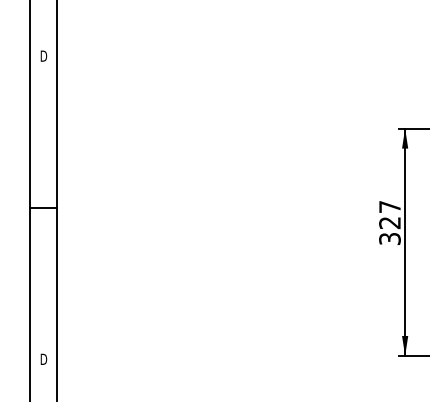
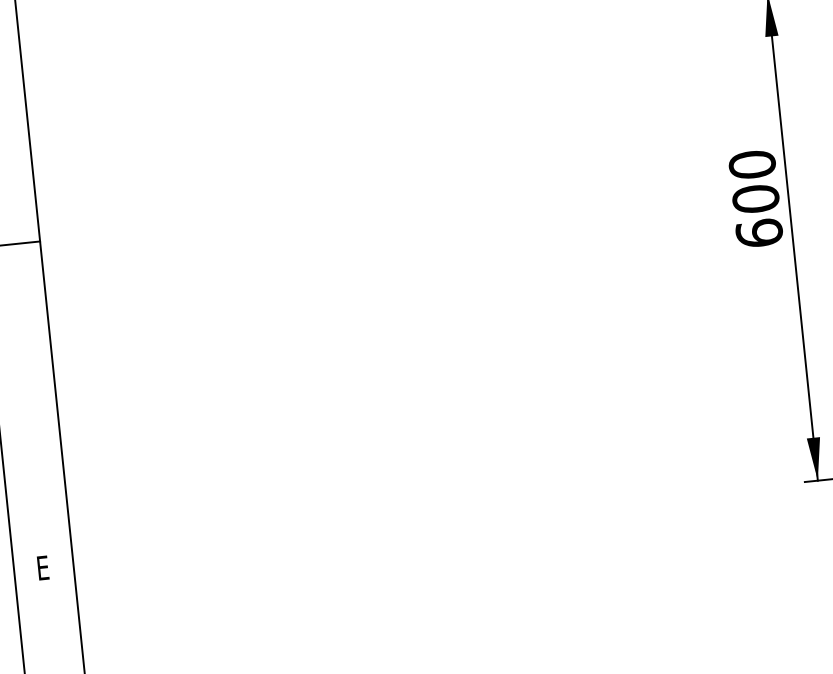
text: (389, 222) -> (754, 198), 327 -> 600
text: (43, 358) -> (43, 566), D -> E

